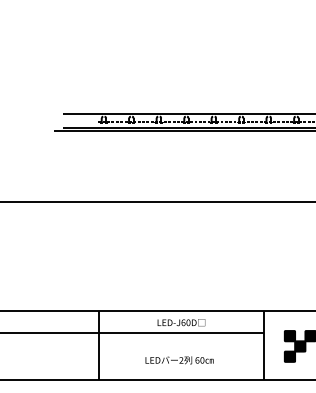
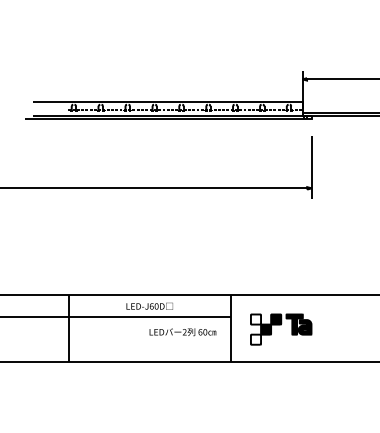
fill: (289, 336) -> (255, 319), removed
fill: (289, 356) -> (255, 339), removed
text: (179, 360) -> (182, 332), moved

